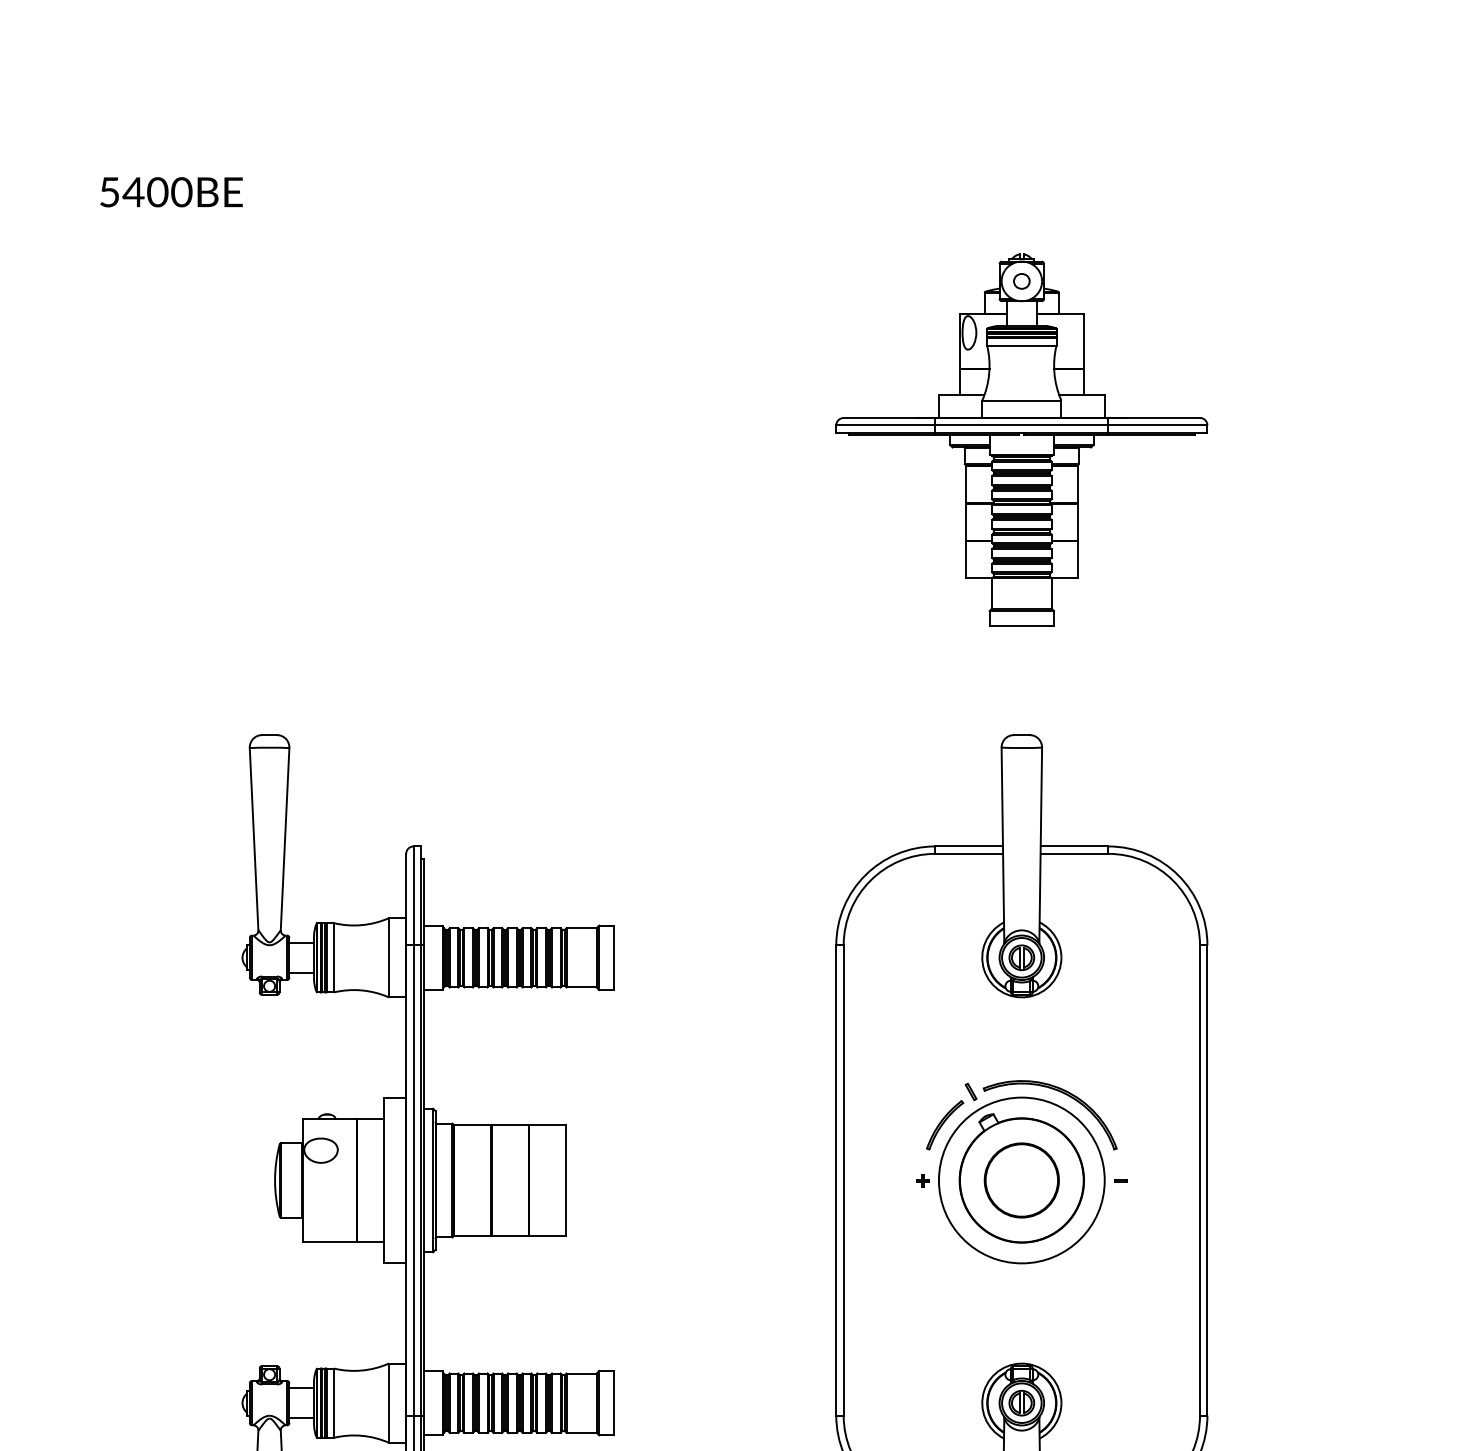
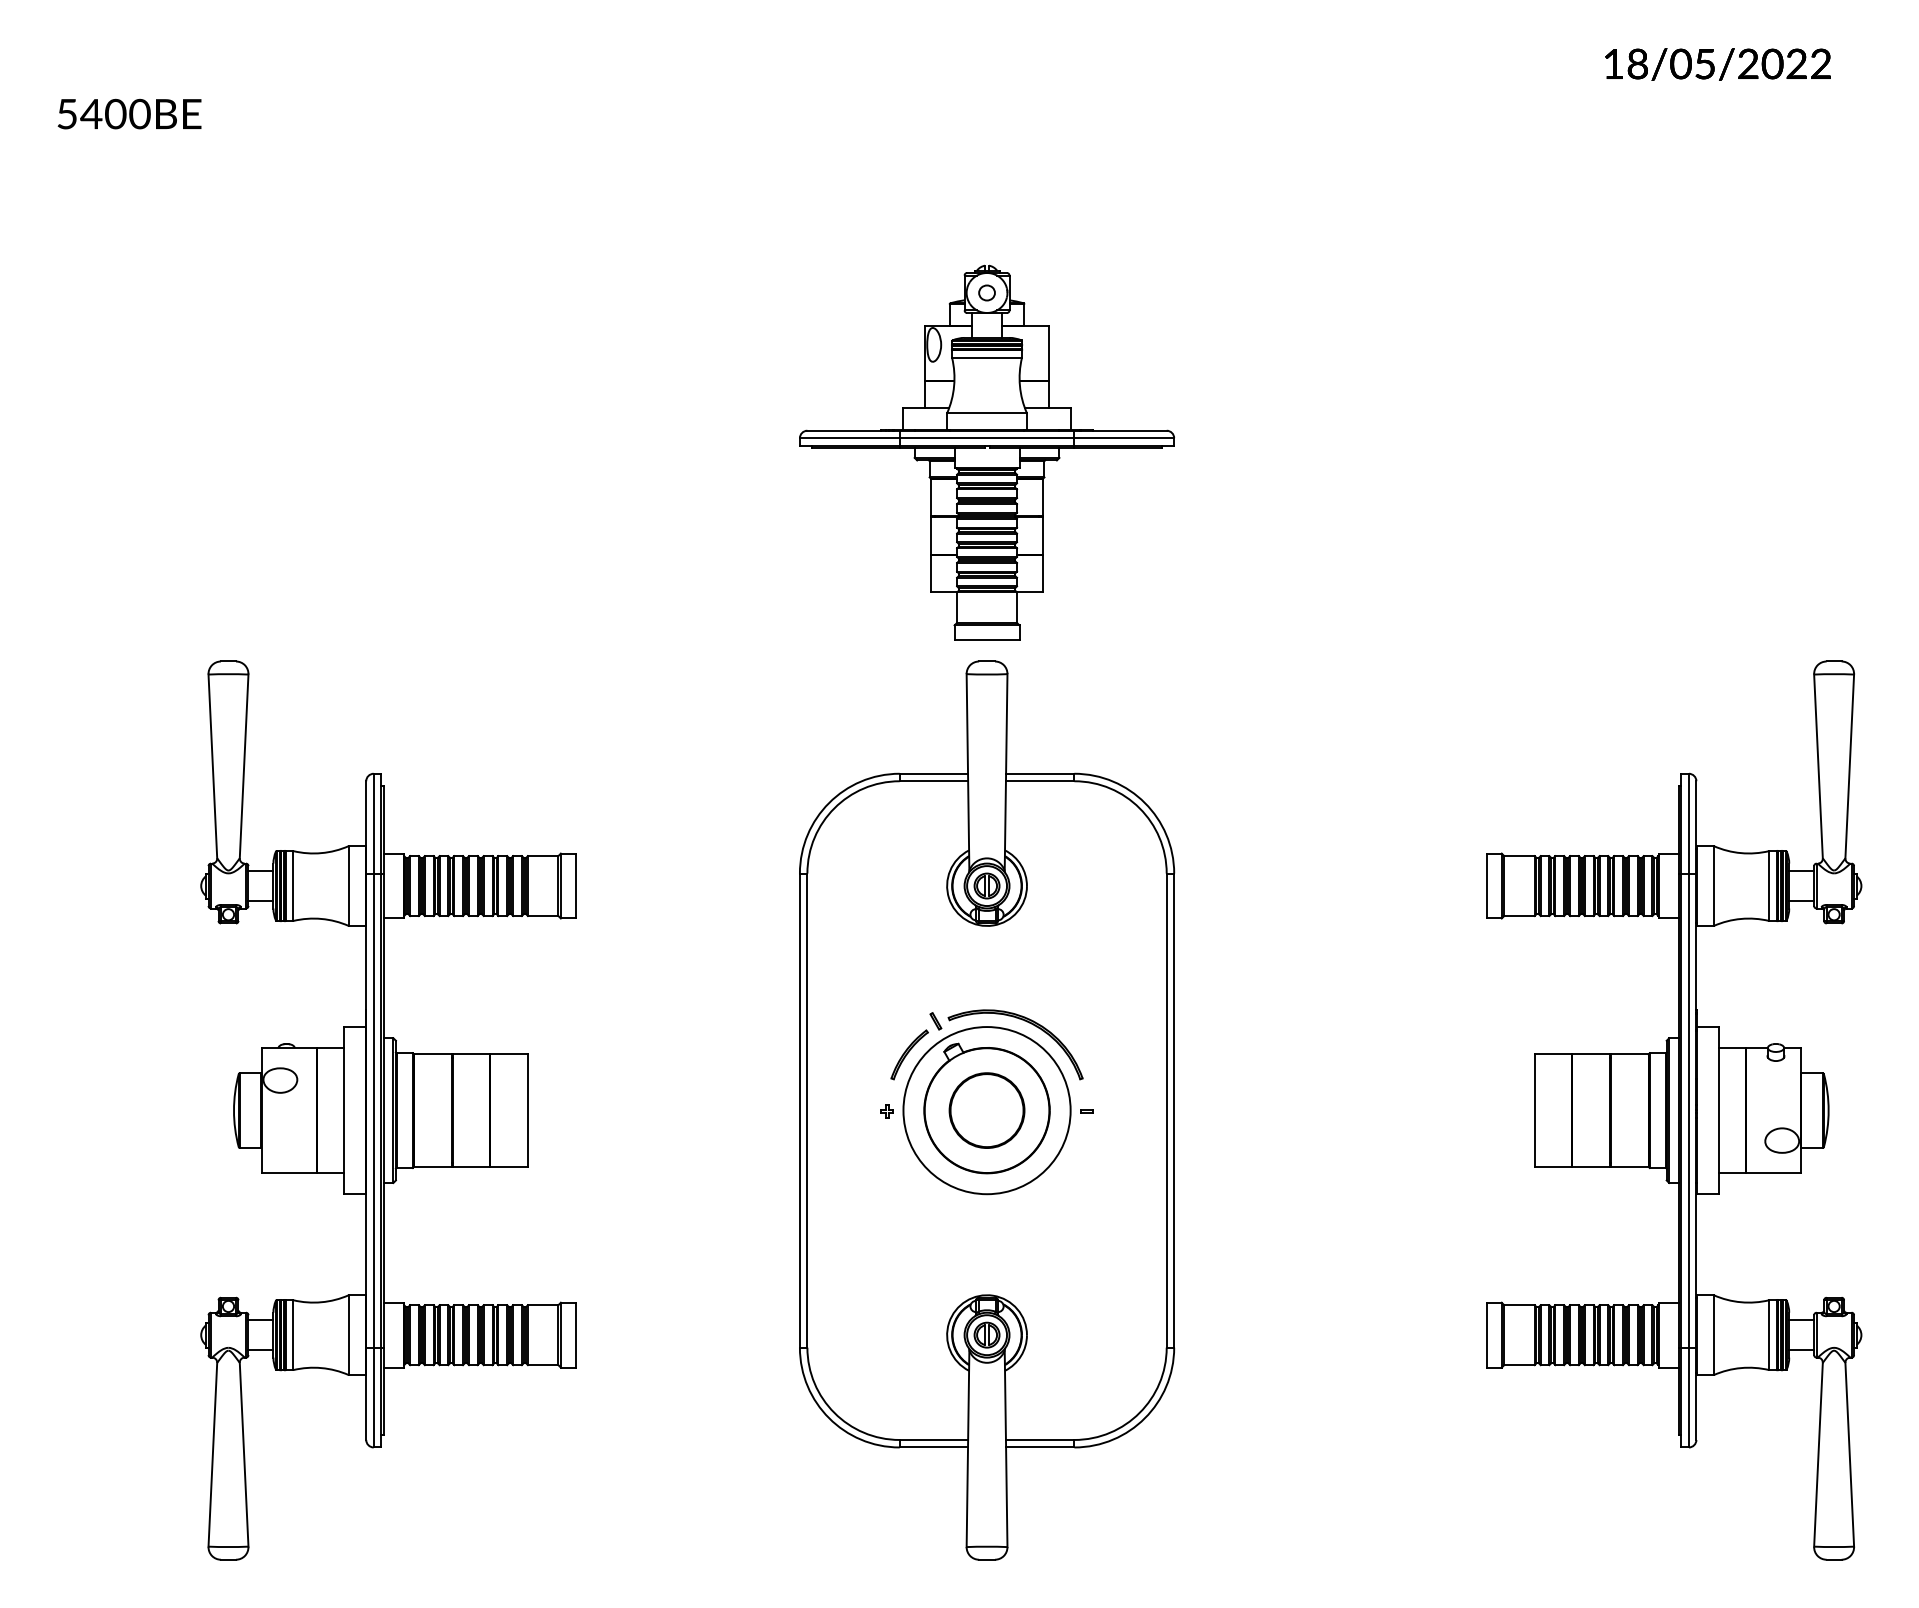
part: (1021, 439) -> (986, 452), moved

